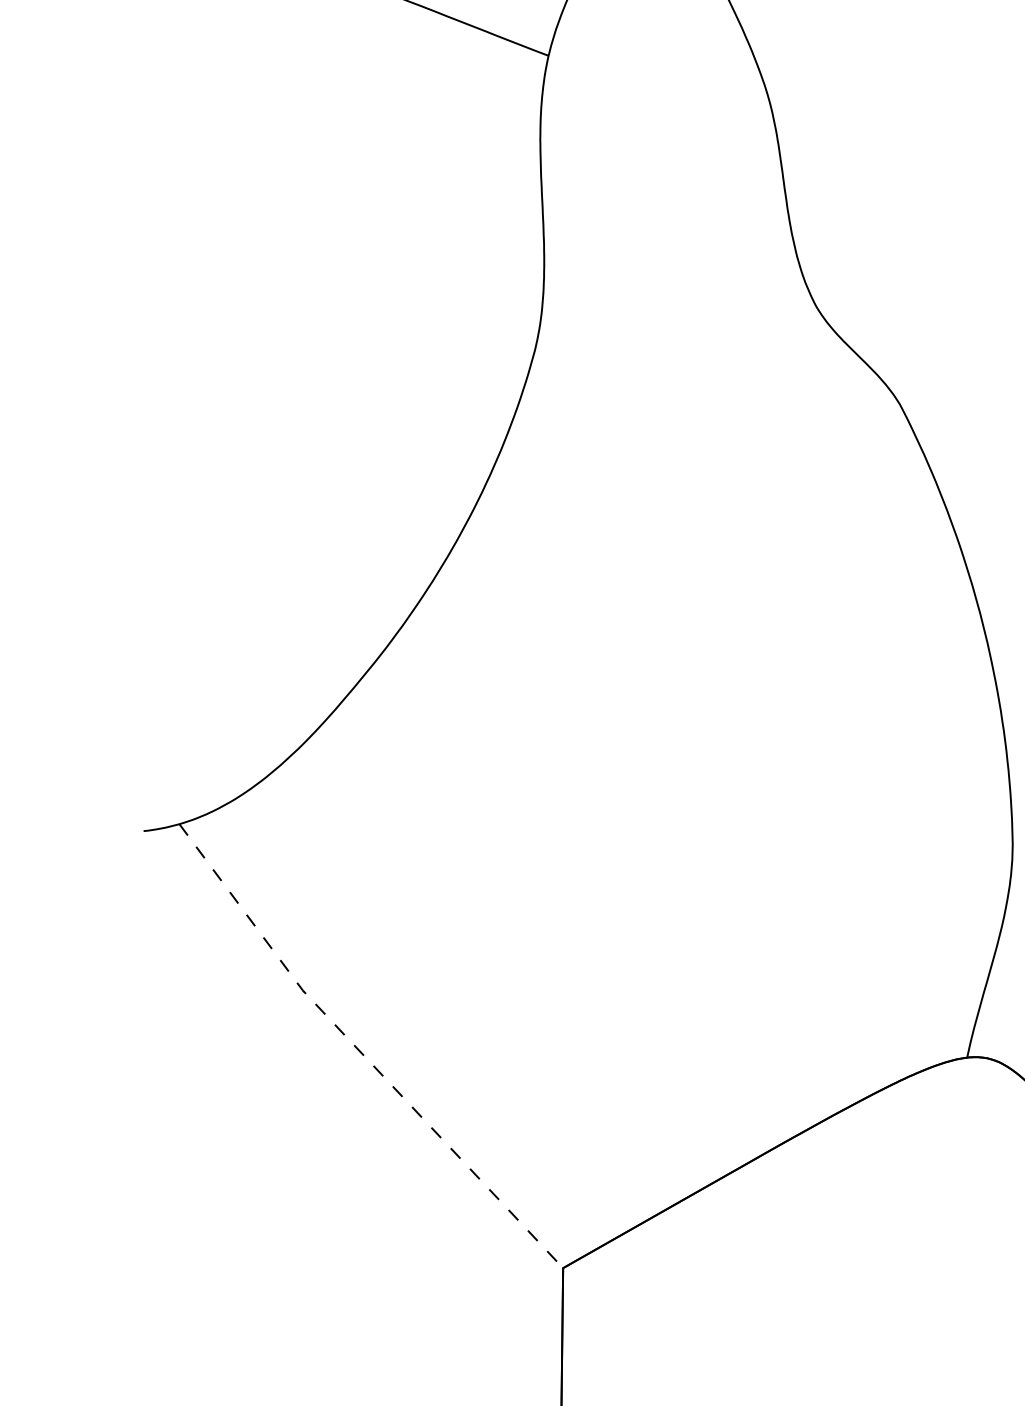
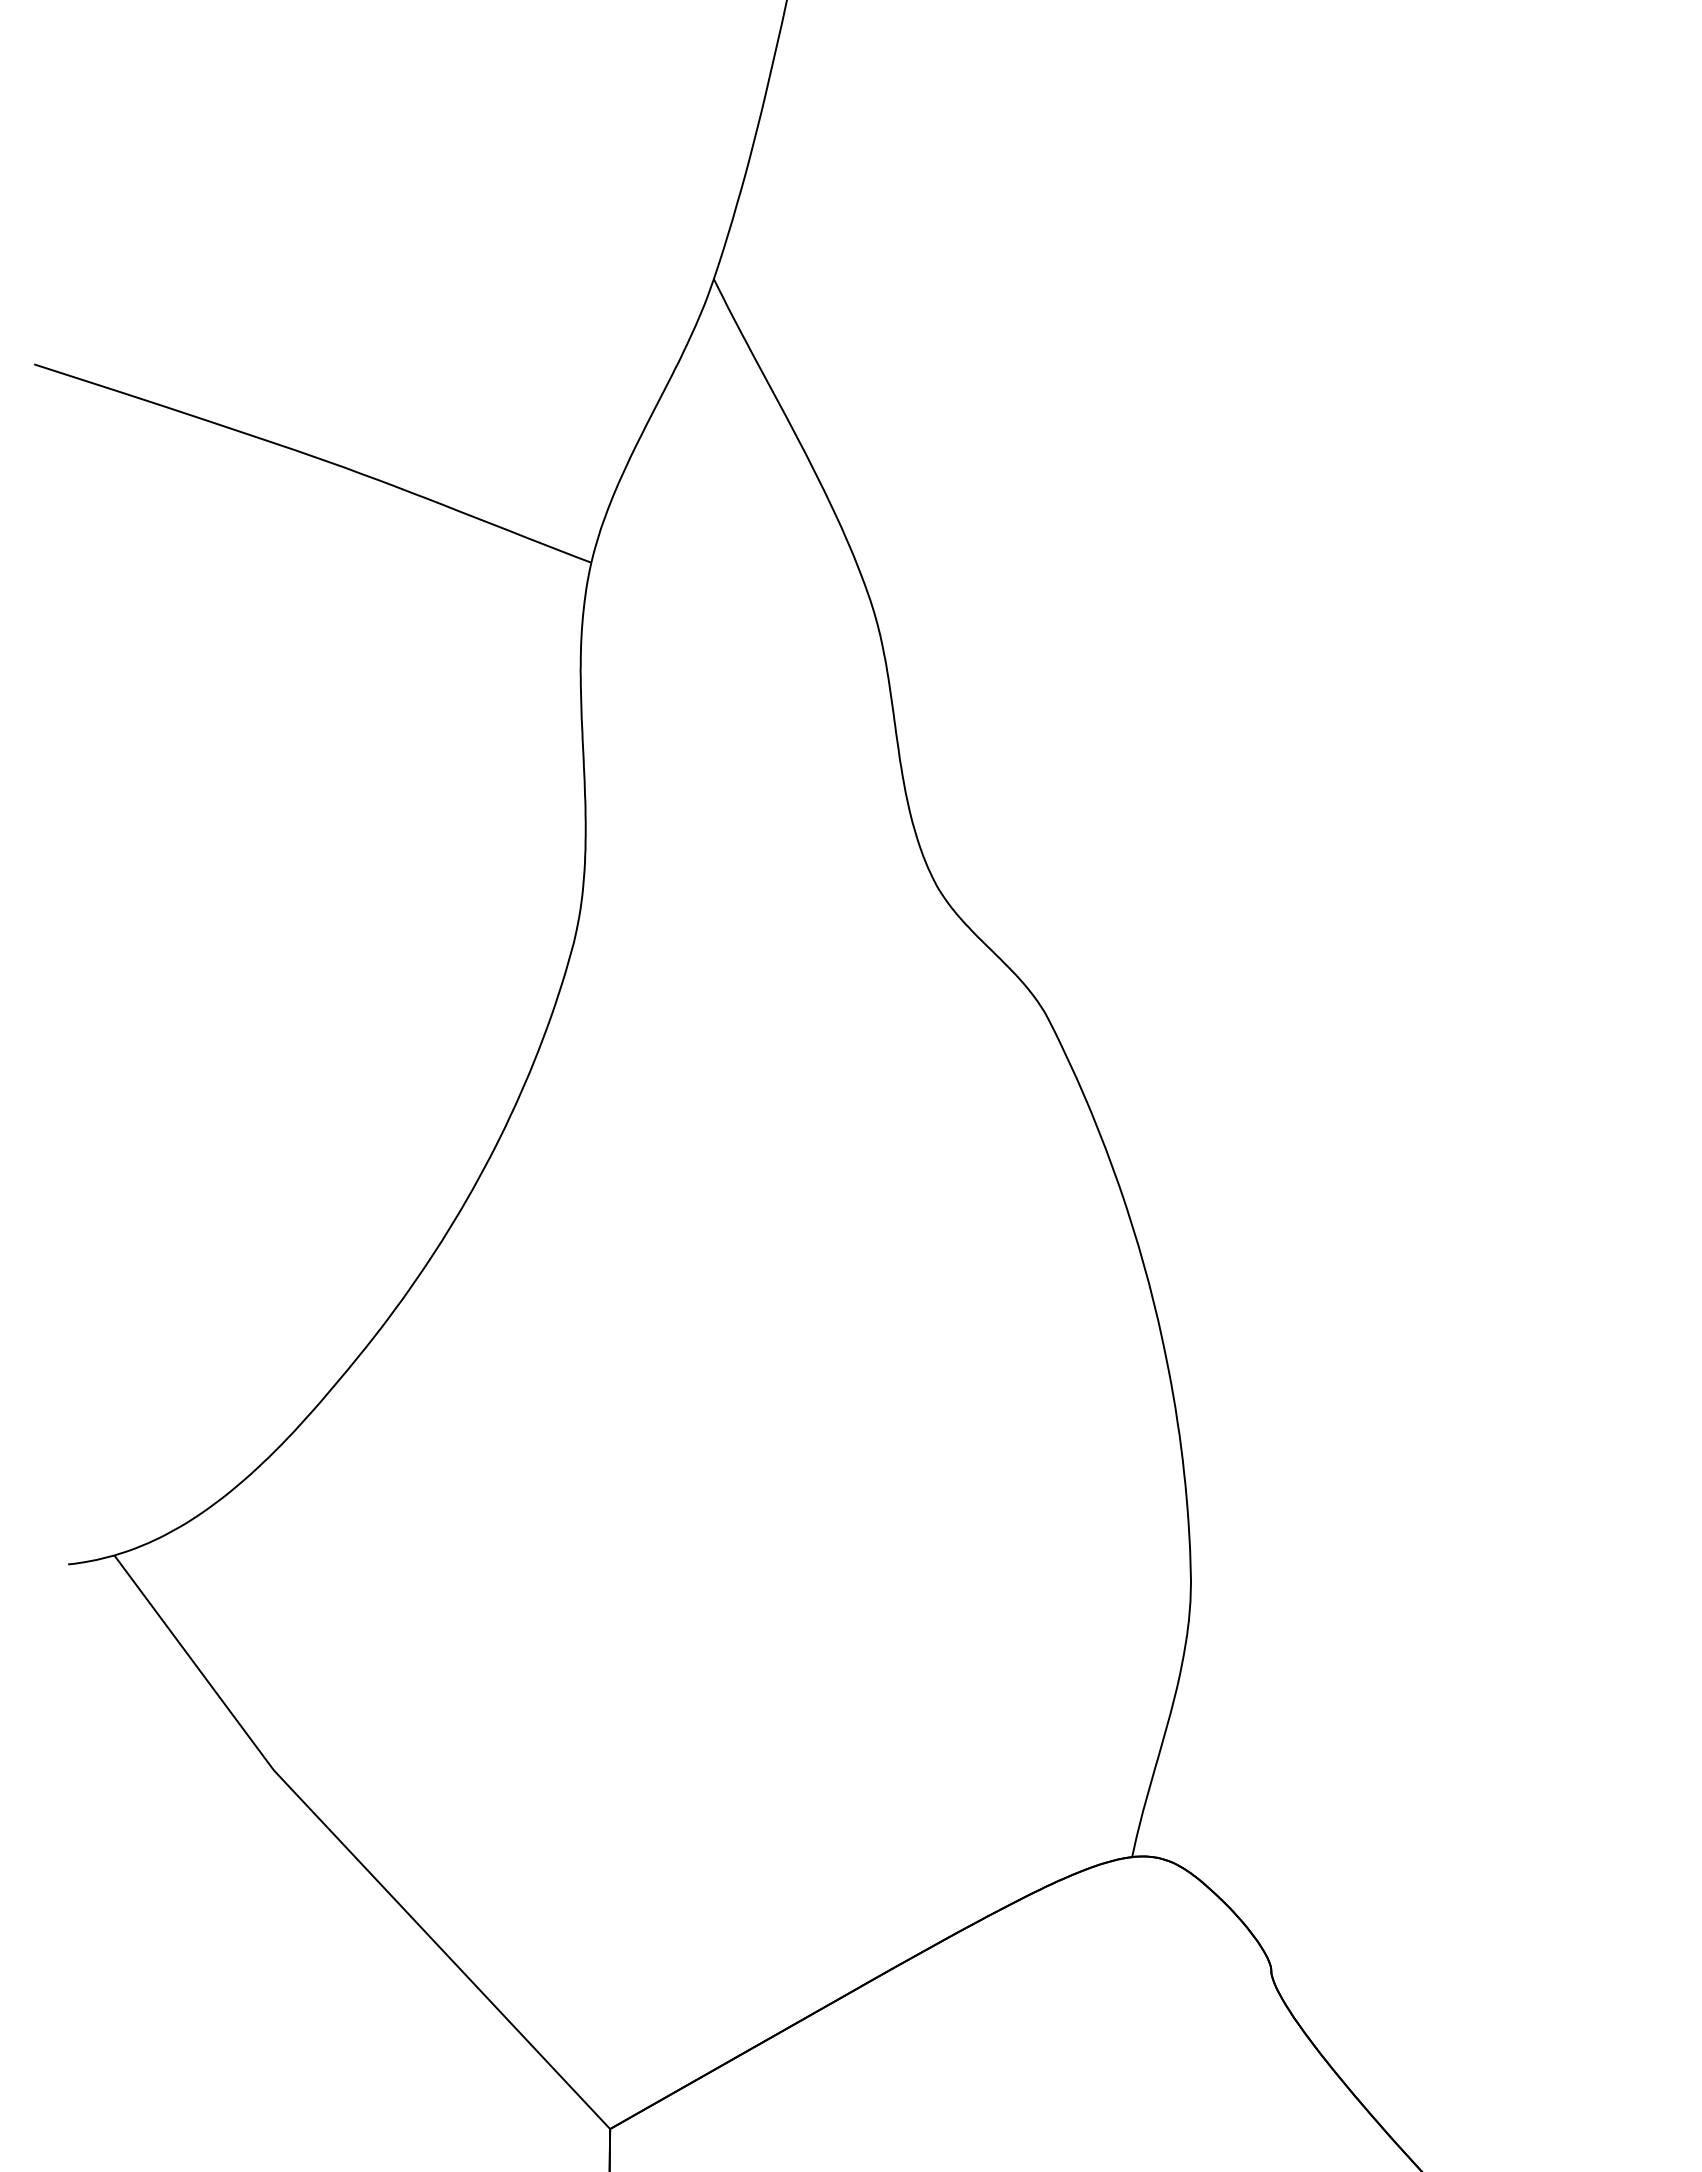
line: (361, 1053) -> (349, 1851), dashed -> solid

